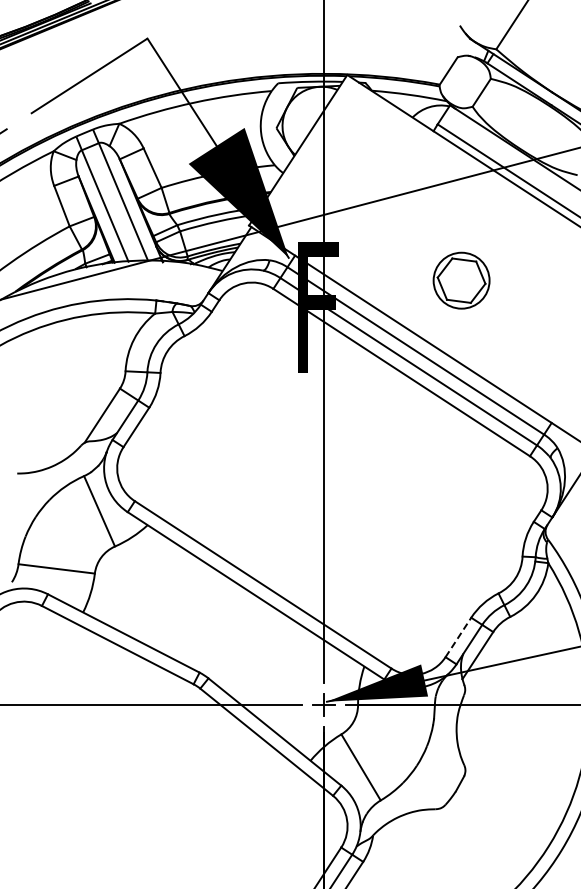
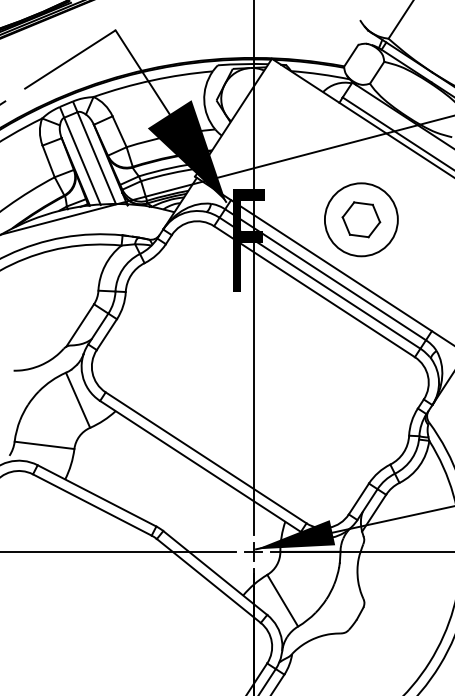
circle: (461, 280) -> (361, 219), size x1.67
line: (458, 637) -> (358, 499), dashed -> solid

